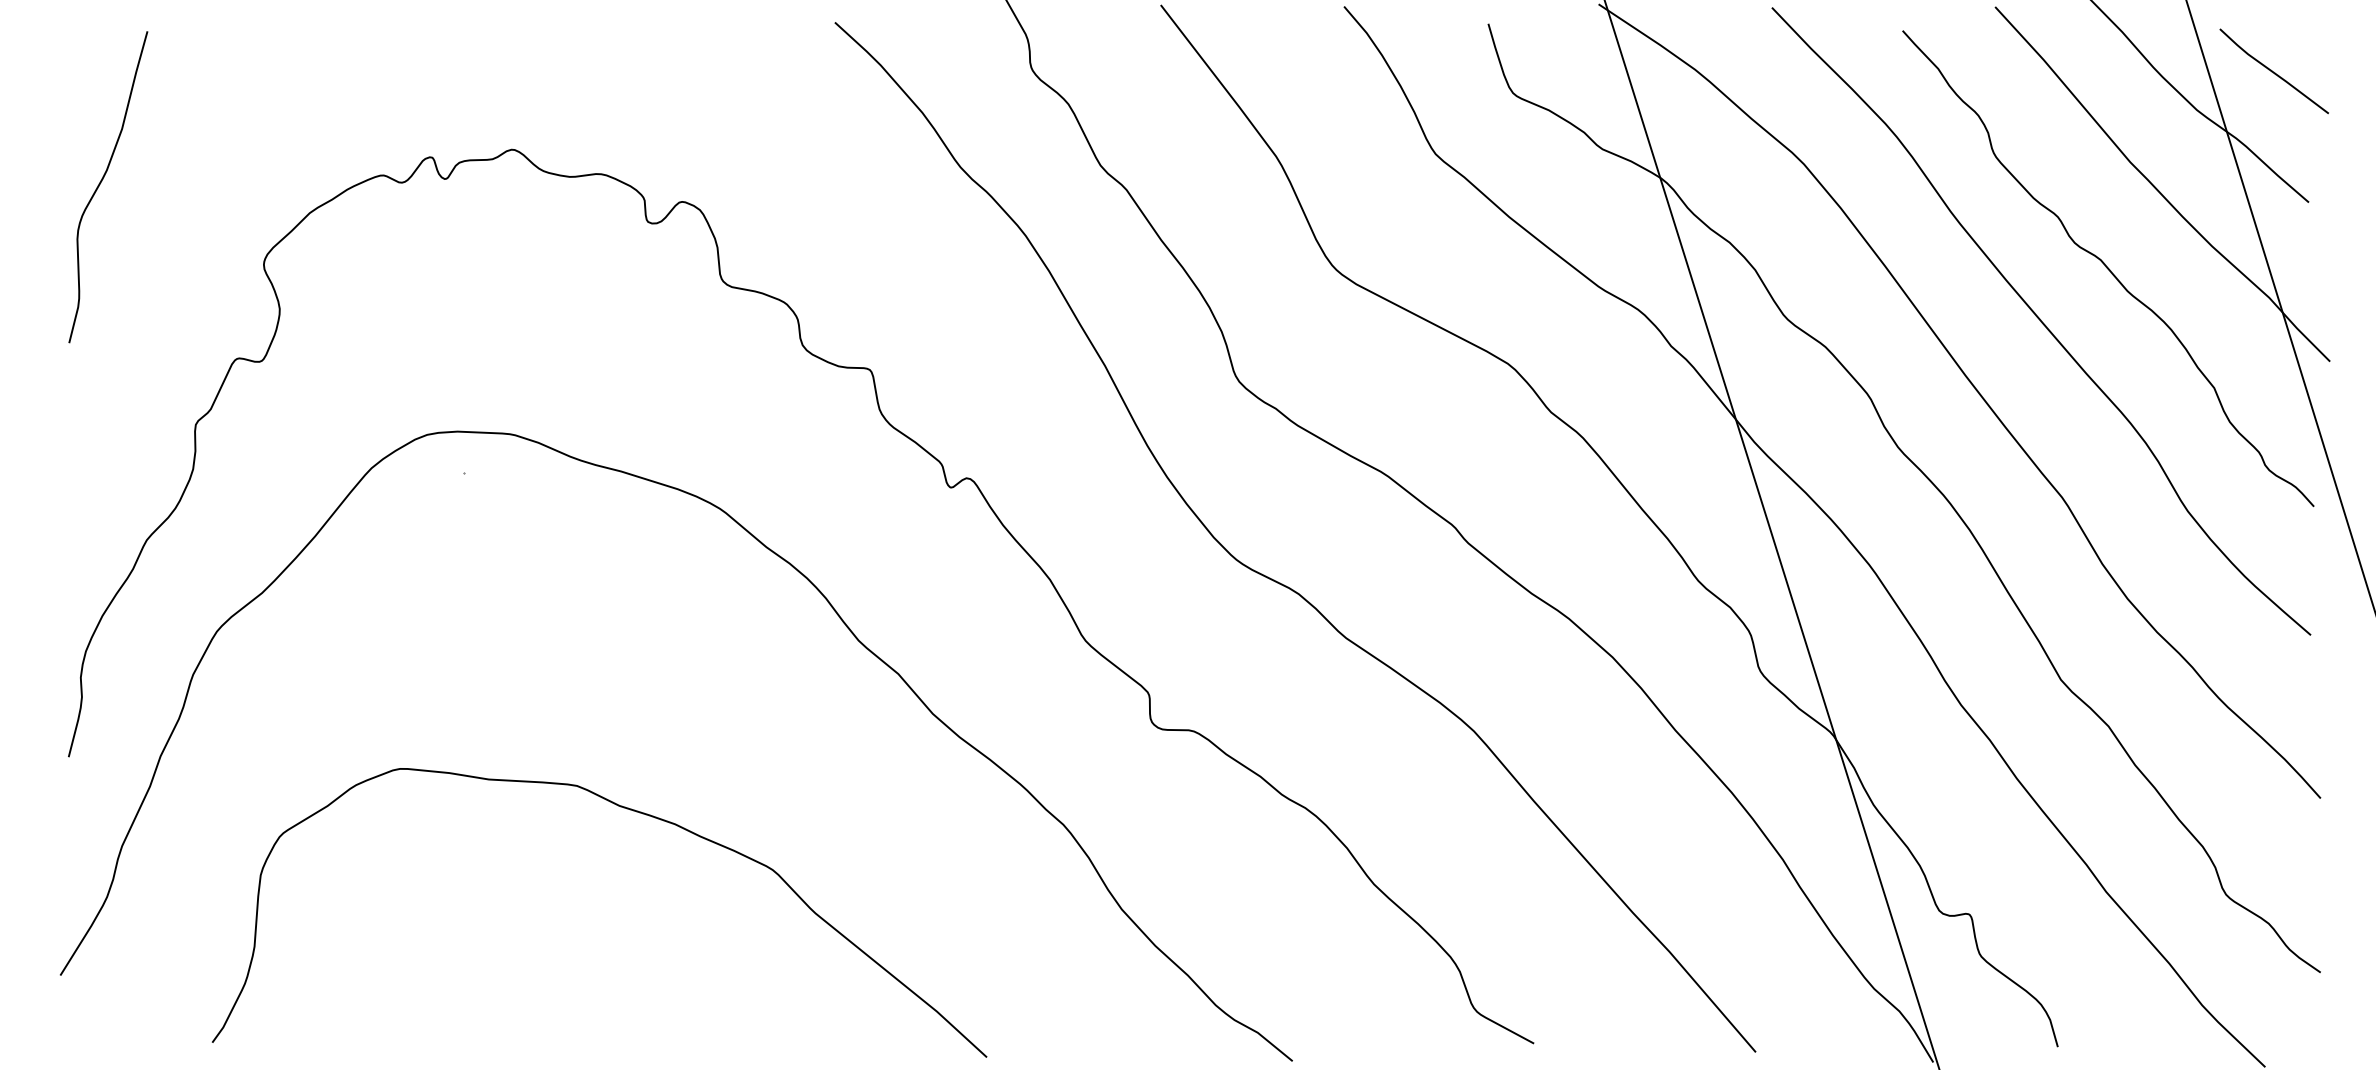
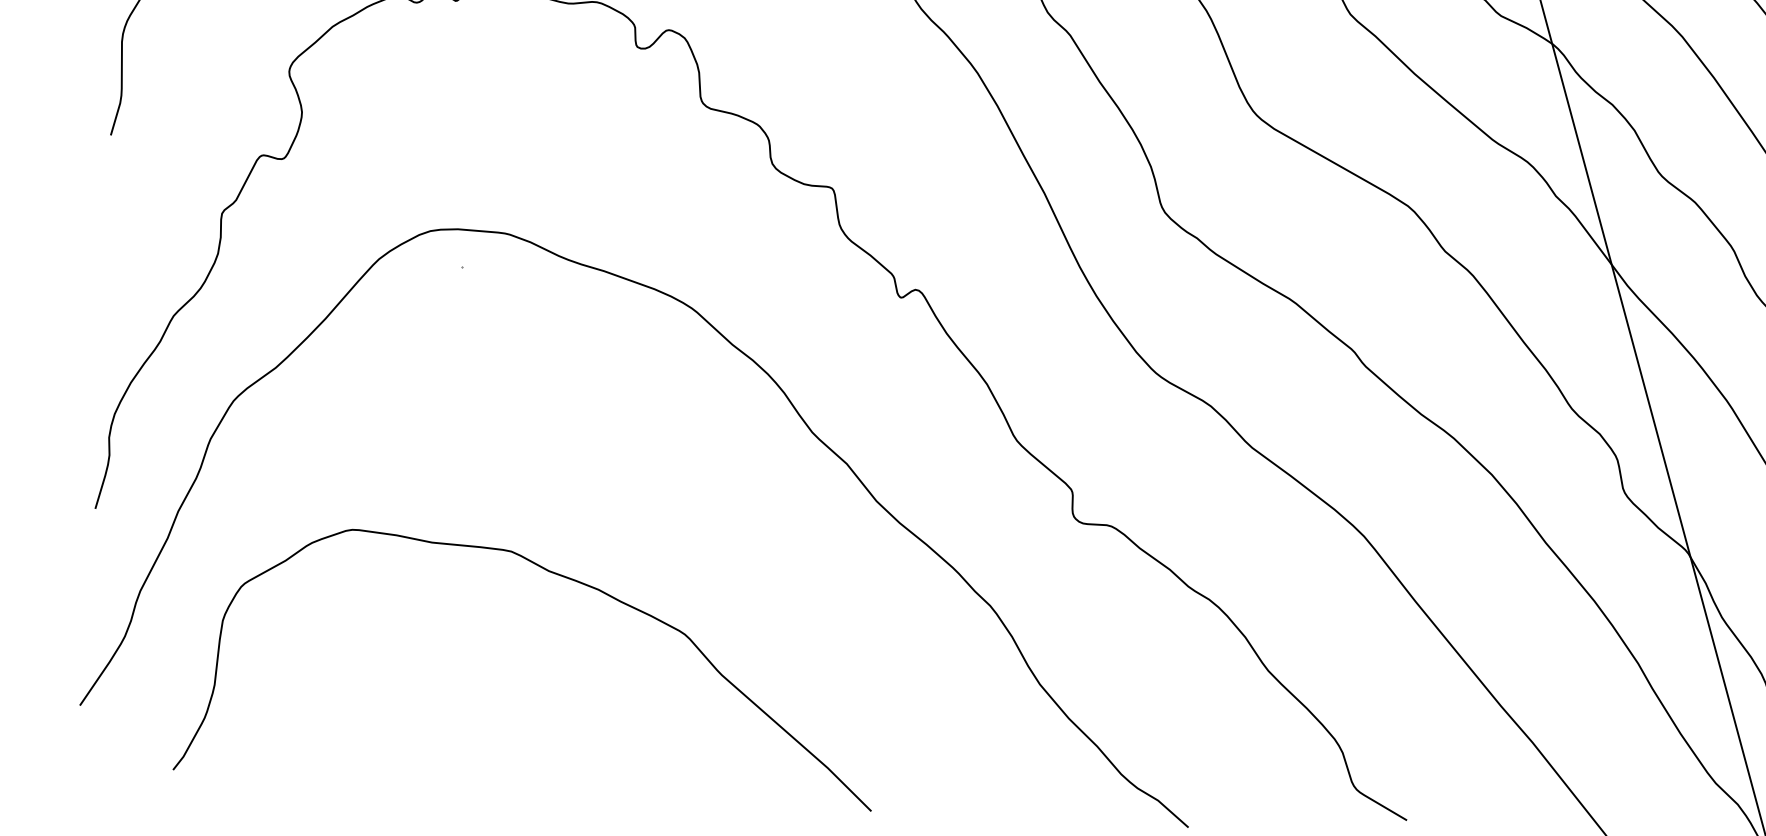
curve: (633, 811) -> (561, 576), moved

